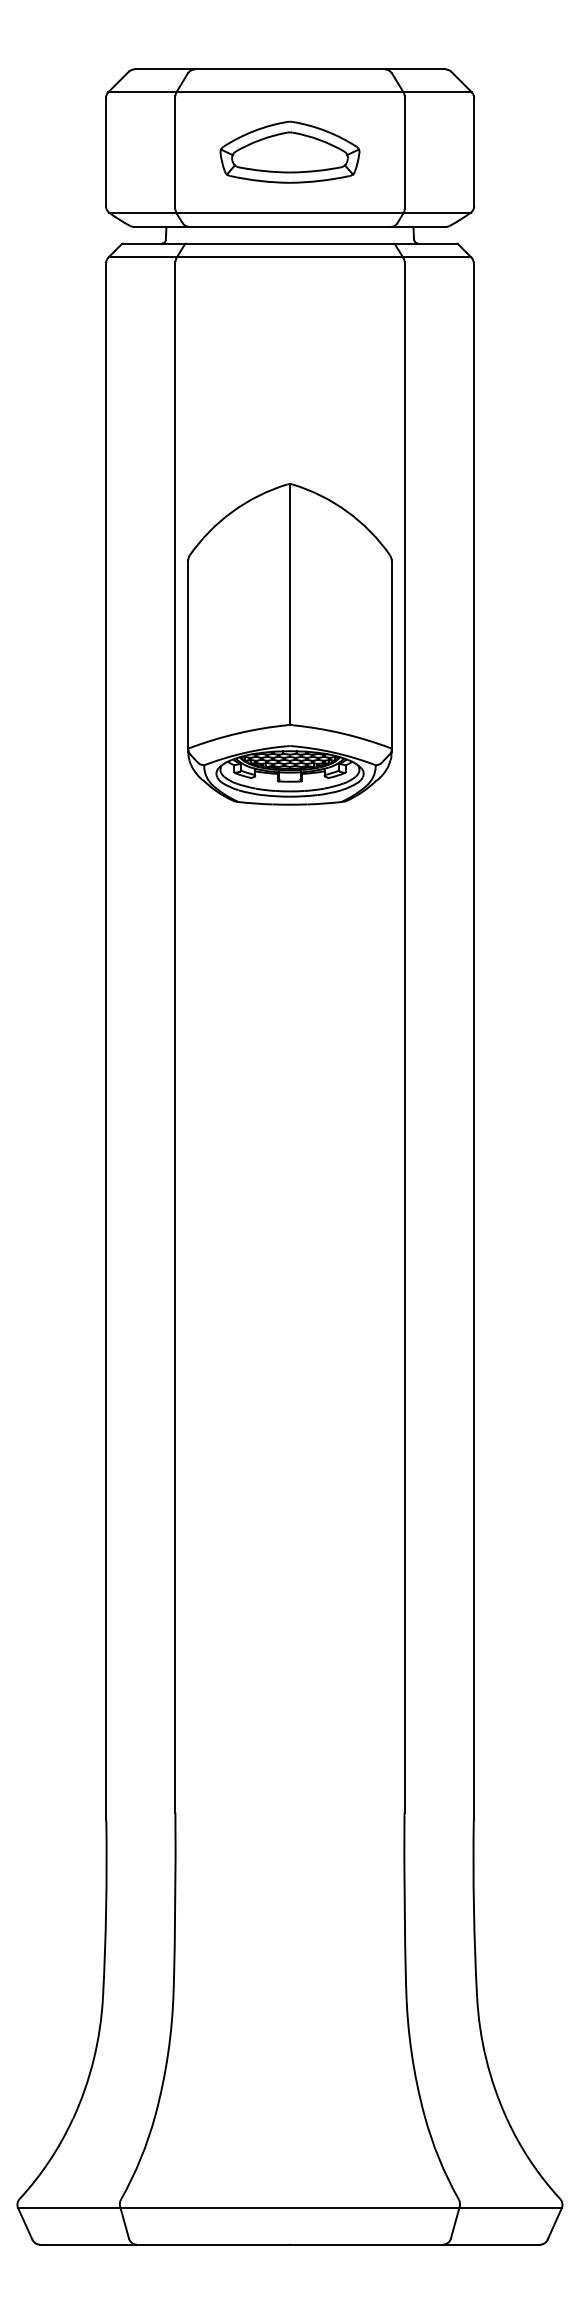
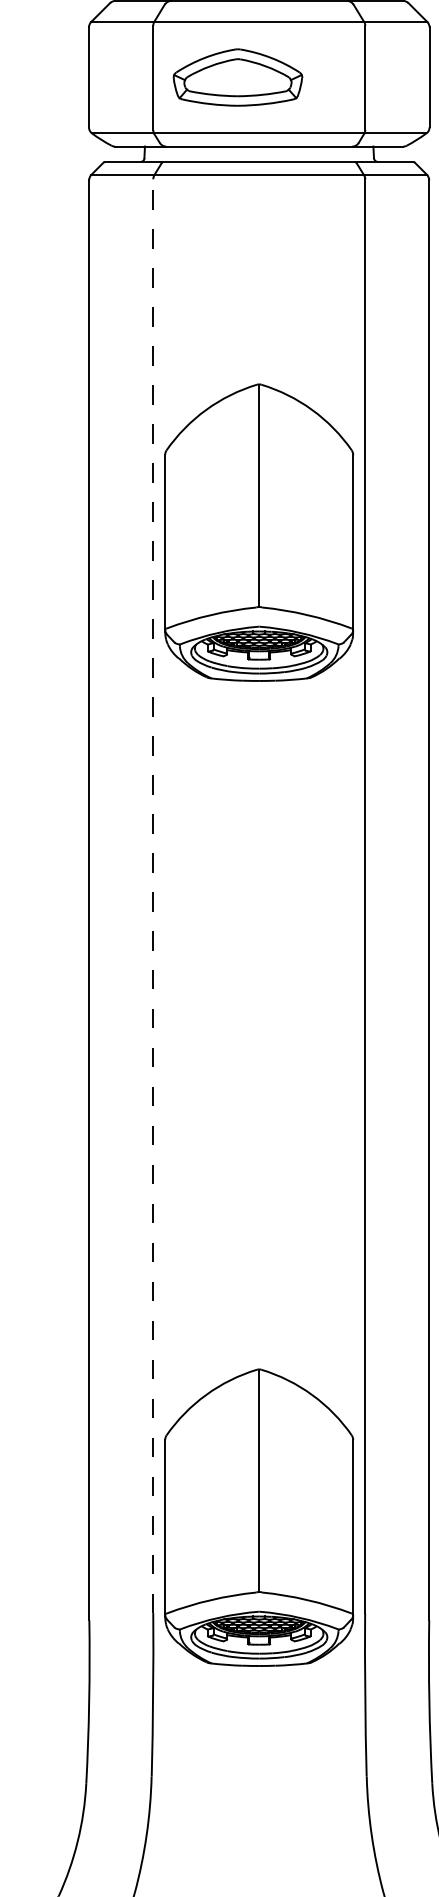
part: (289, 151) -> (237, 76), moved
line: (175, 1036) -> (153, 895), solid -> dashed
part: (289, 1709) -> (258, 1517), added

